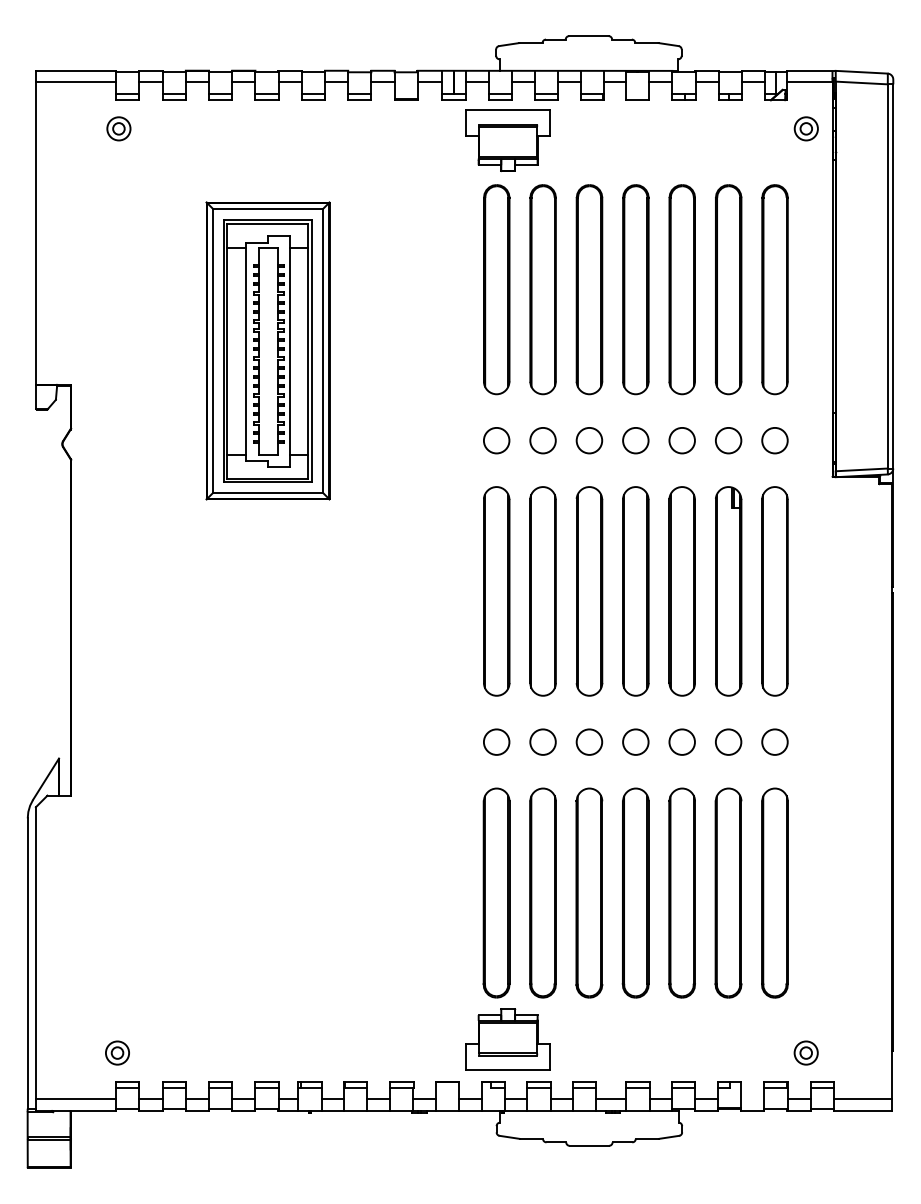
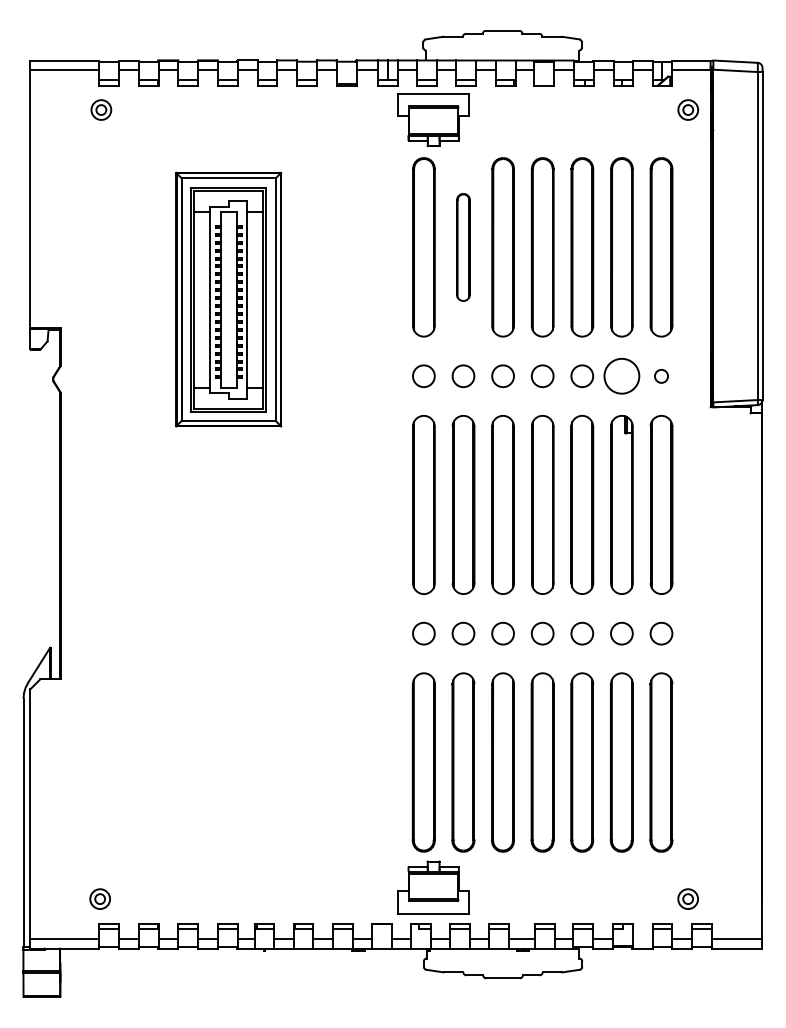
part: (542, 289) -> (463, 247), size x0.6
circle: (728, 440) -> (621, 376), size x1.6
circle: (774, 440) -> (661, 376), size x0.6

